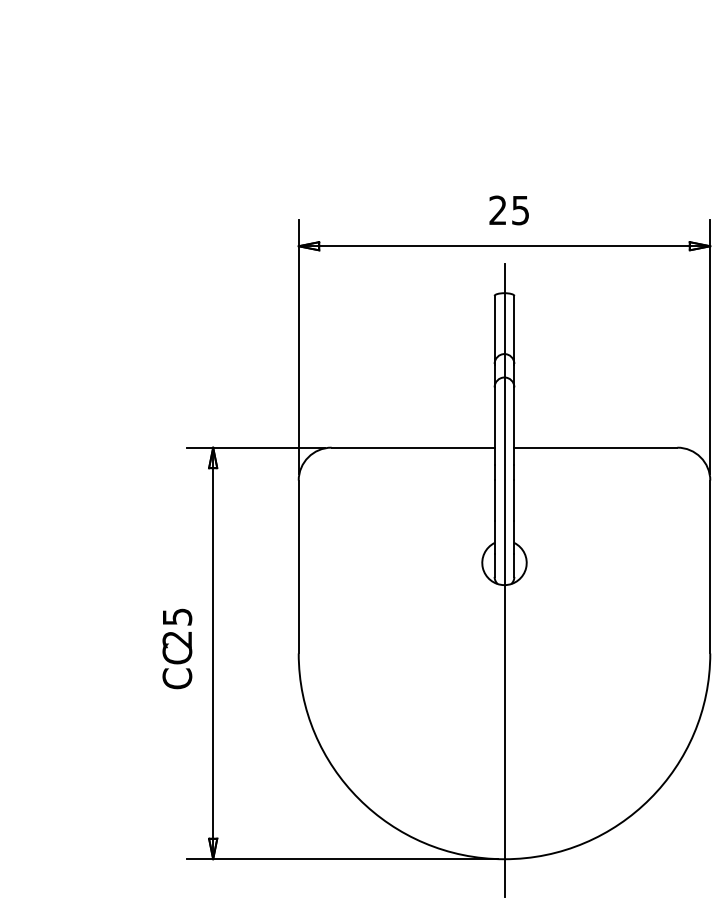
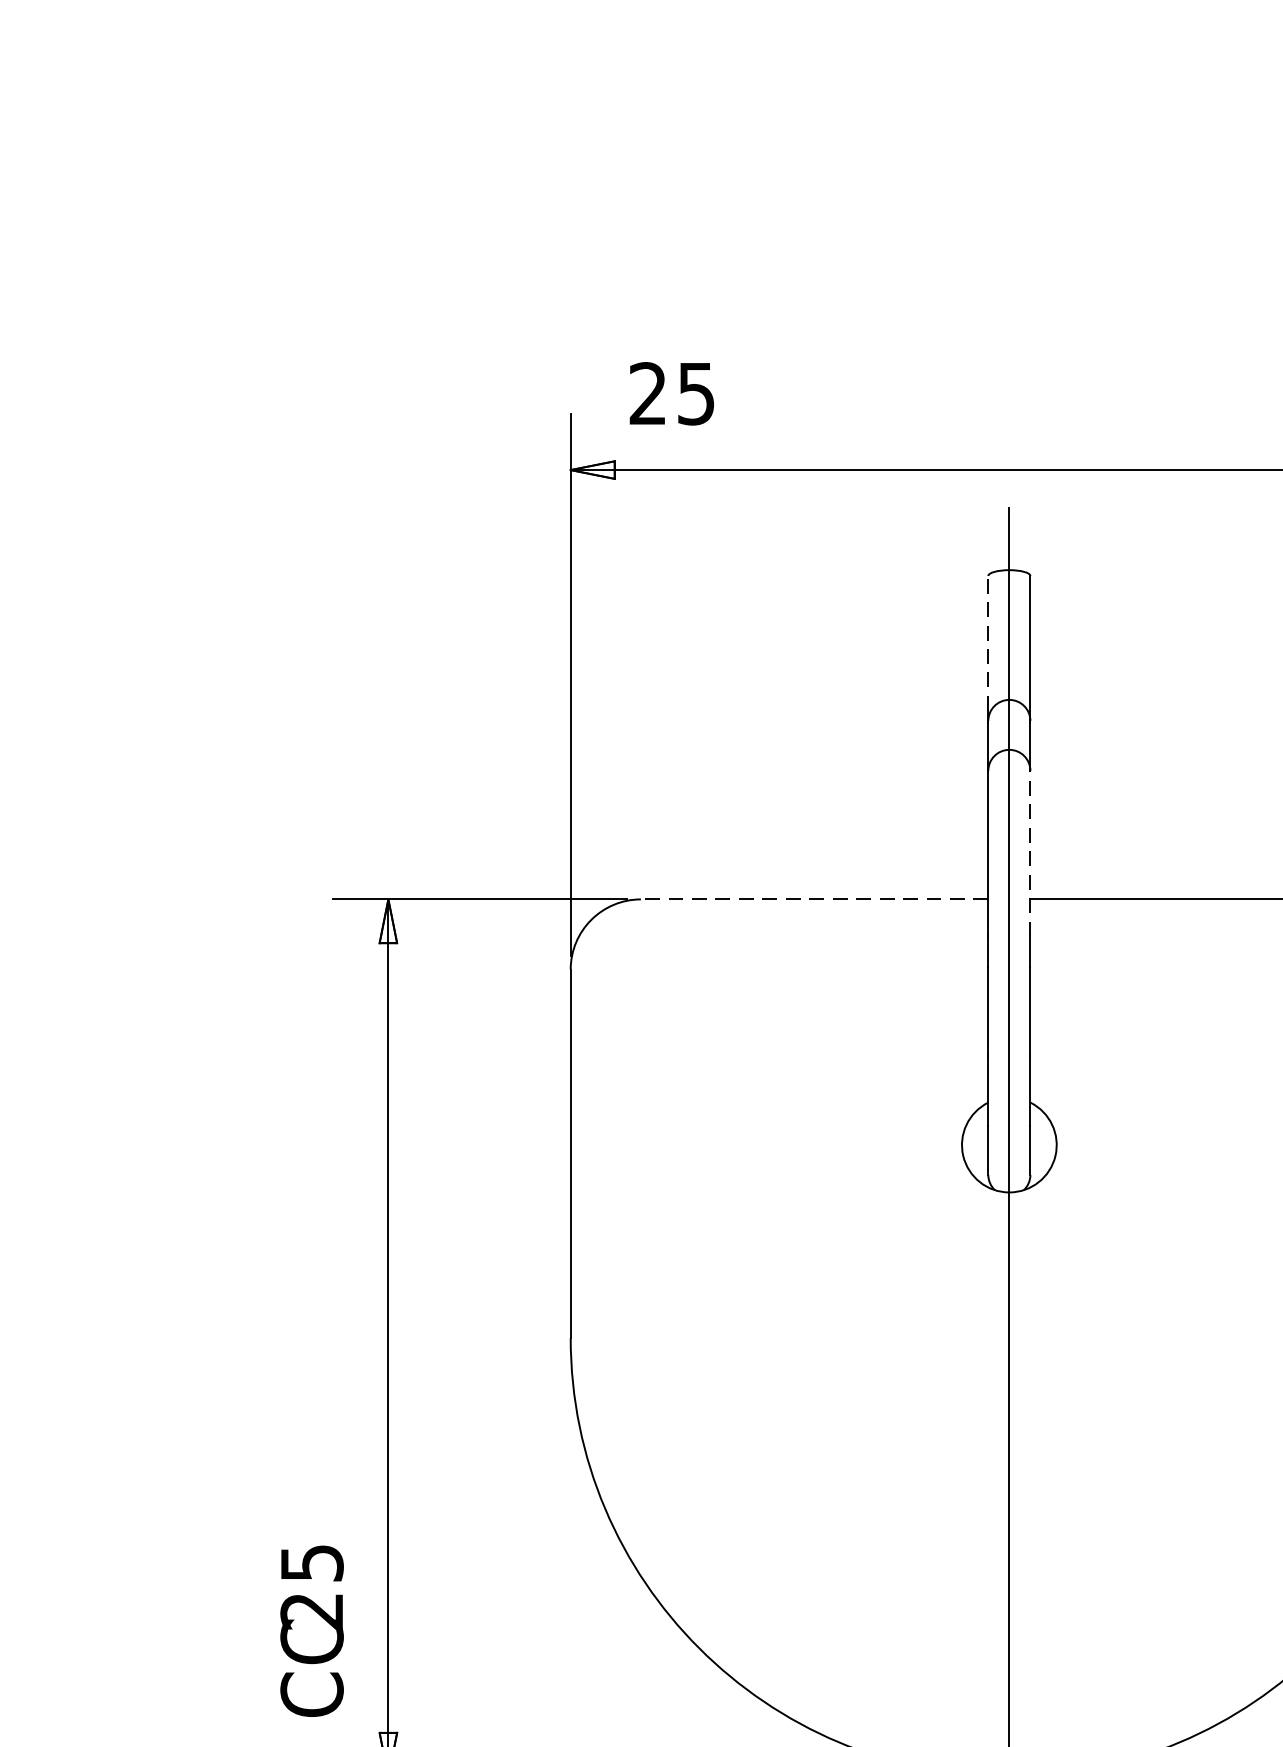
text: (508, 210) -> (670, 393), moved
line: (494, 327) -> (988, 643), solid -> dashed
line: (514, 426) -> (1030, 854), solid -> dashed
line: (412, 447) -> (813, 899), solid -> dashed
text: (177, 648) -> (312, 1630), moved

